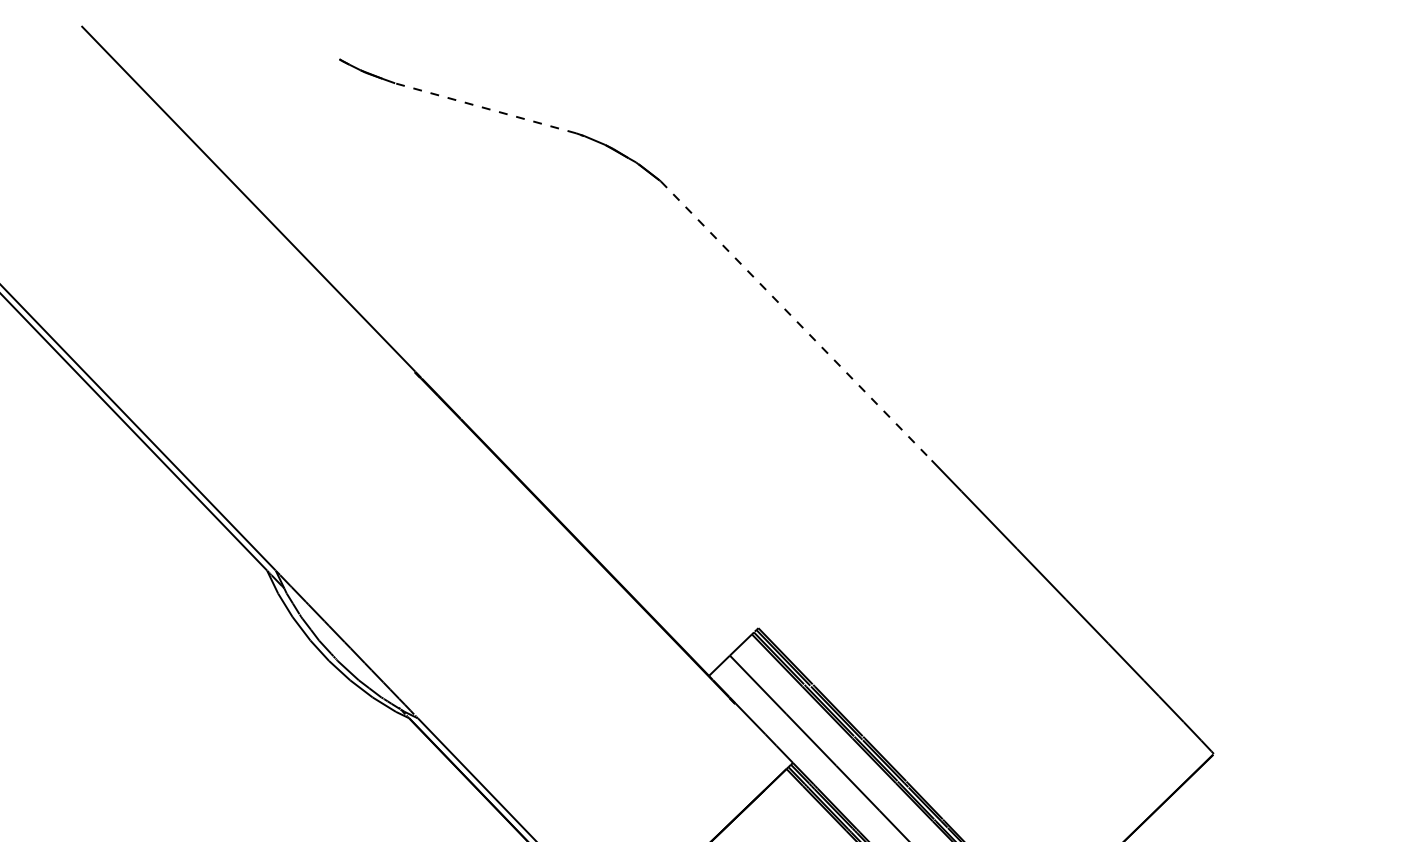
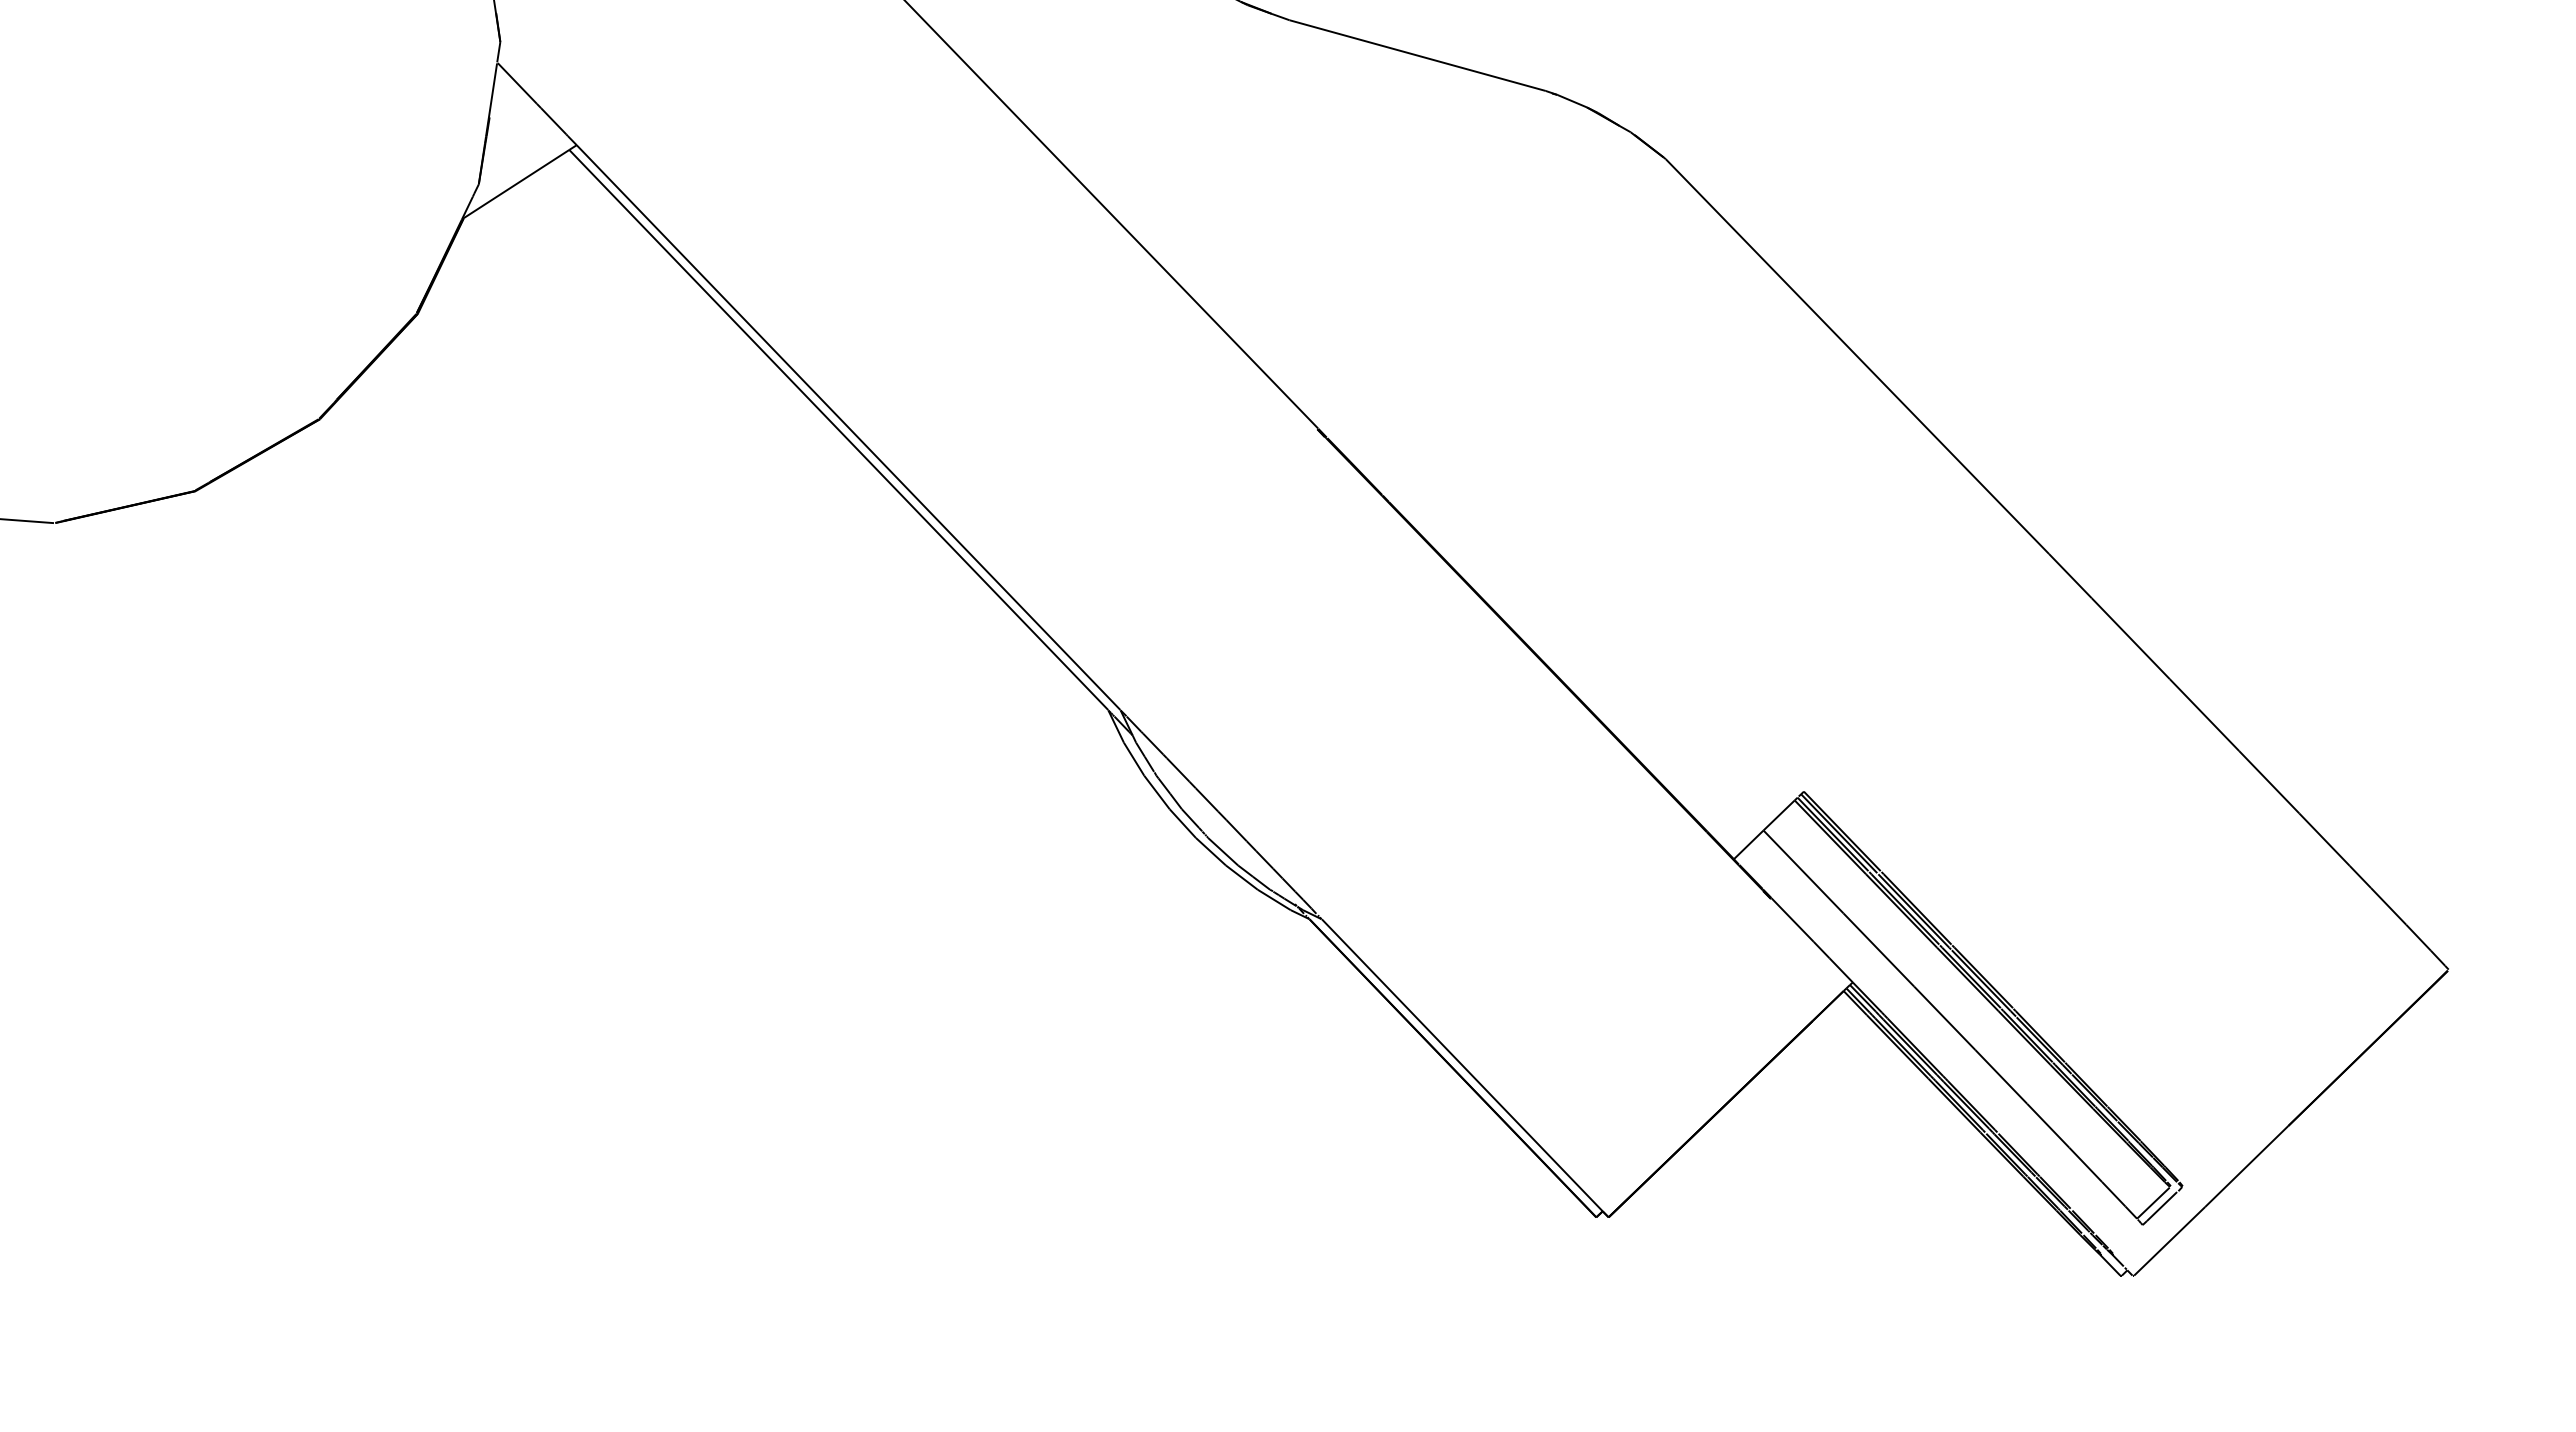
line: (485, 108) -> (1417, 55), dashed -> solid
line: (796, 320) -> (1857, 356), dashed -> solid

